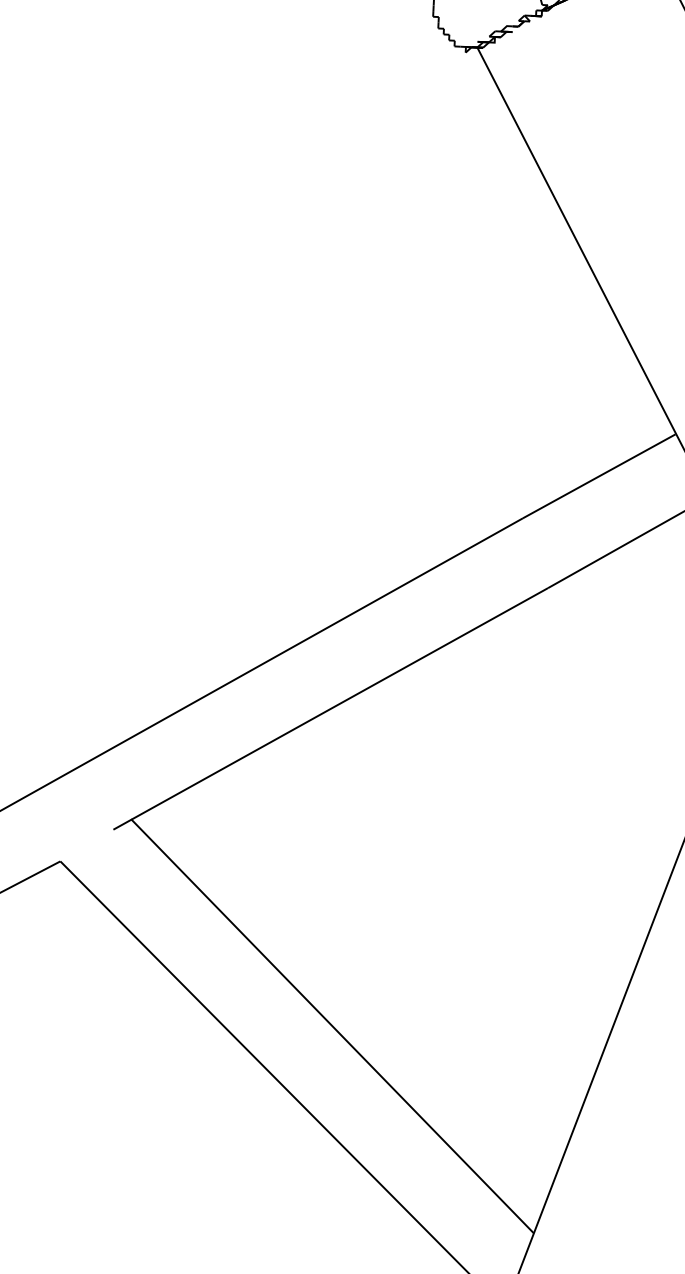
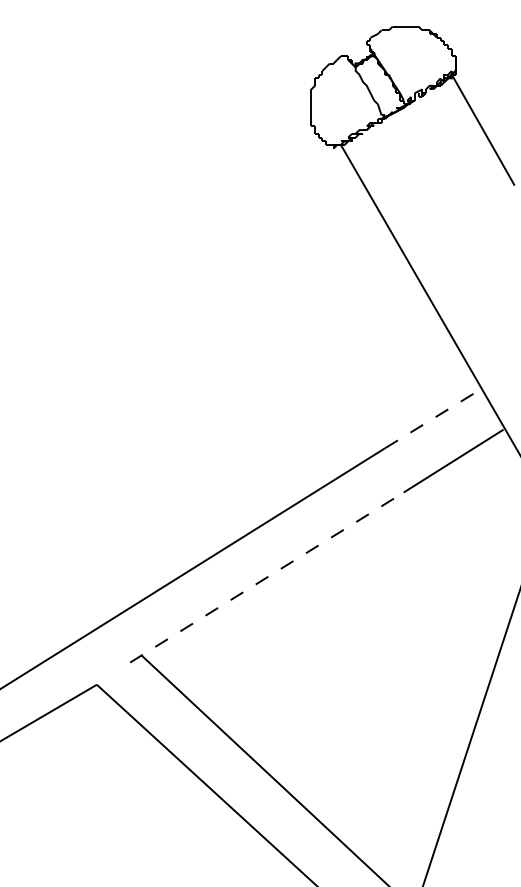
line: (599, 476) -> (433, 418), solid -> dashed
line: (331, 708) -> (267, 577), solid -> dashed

